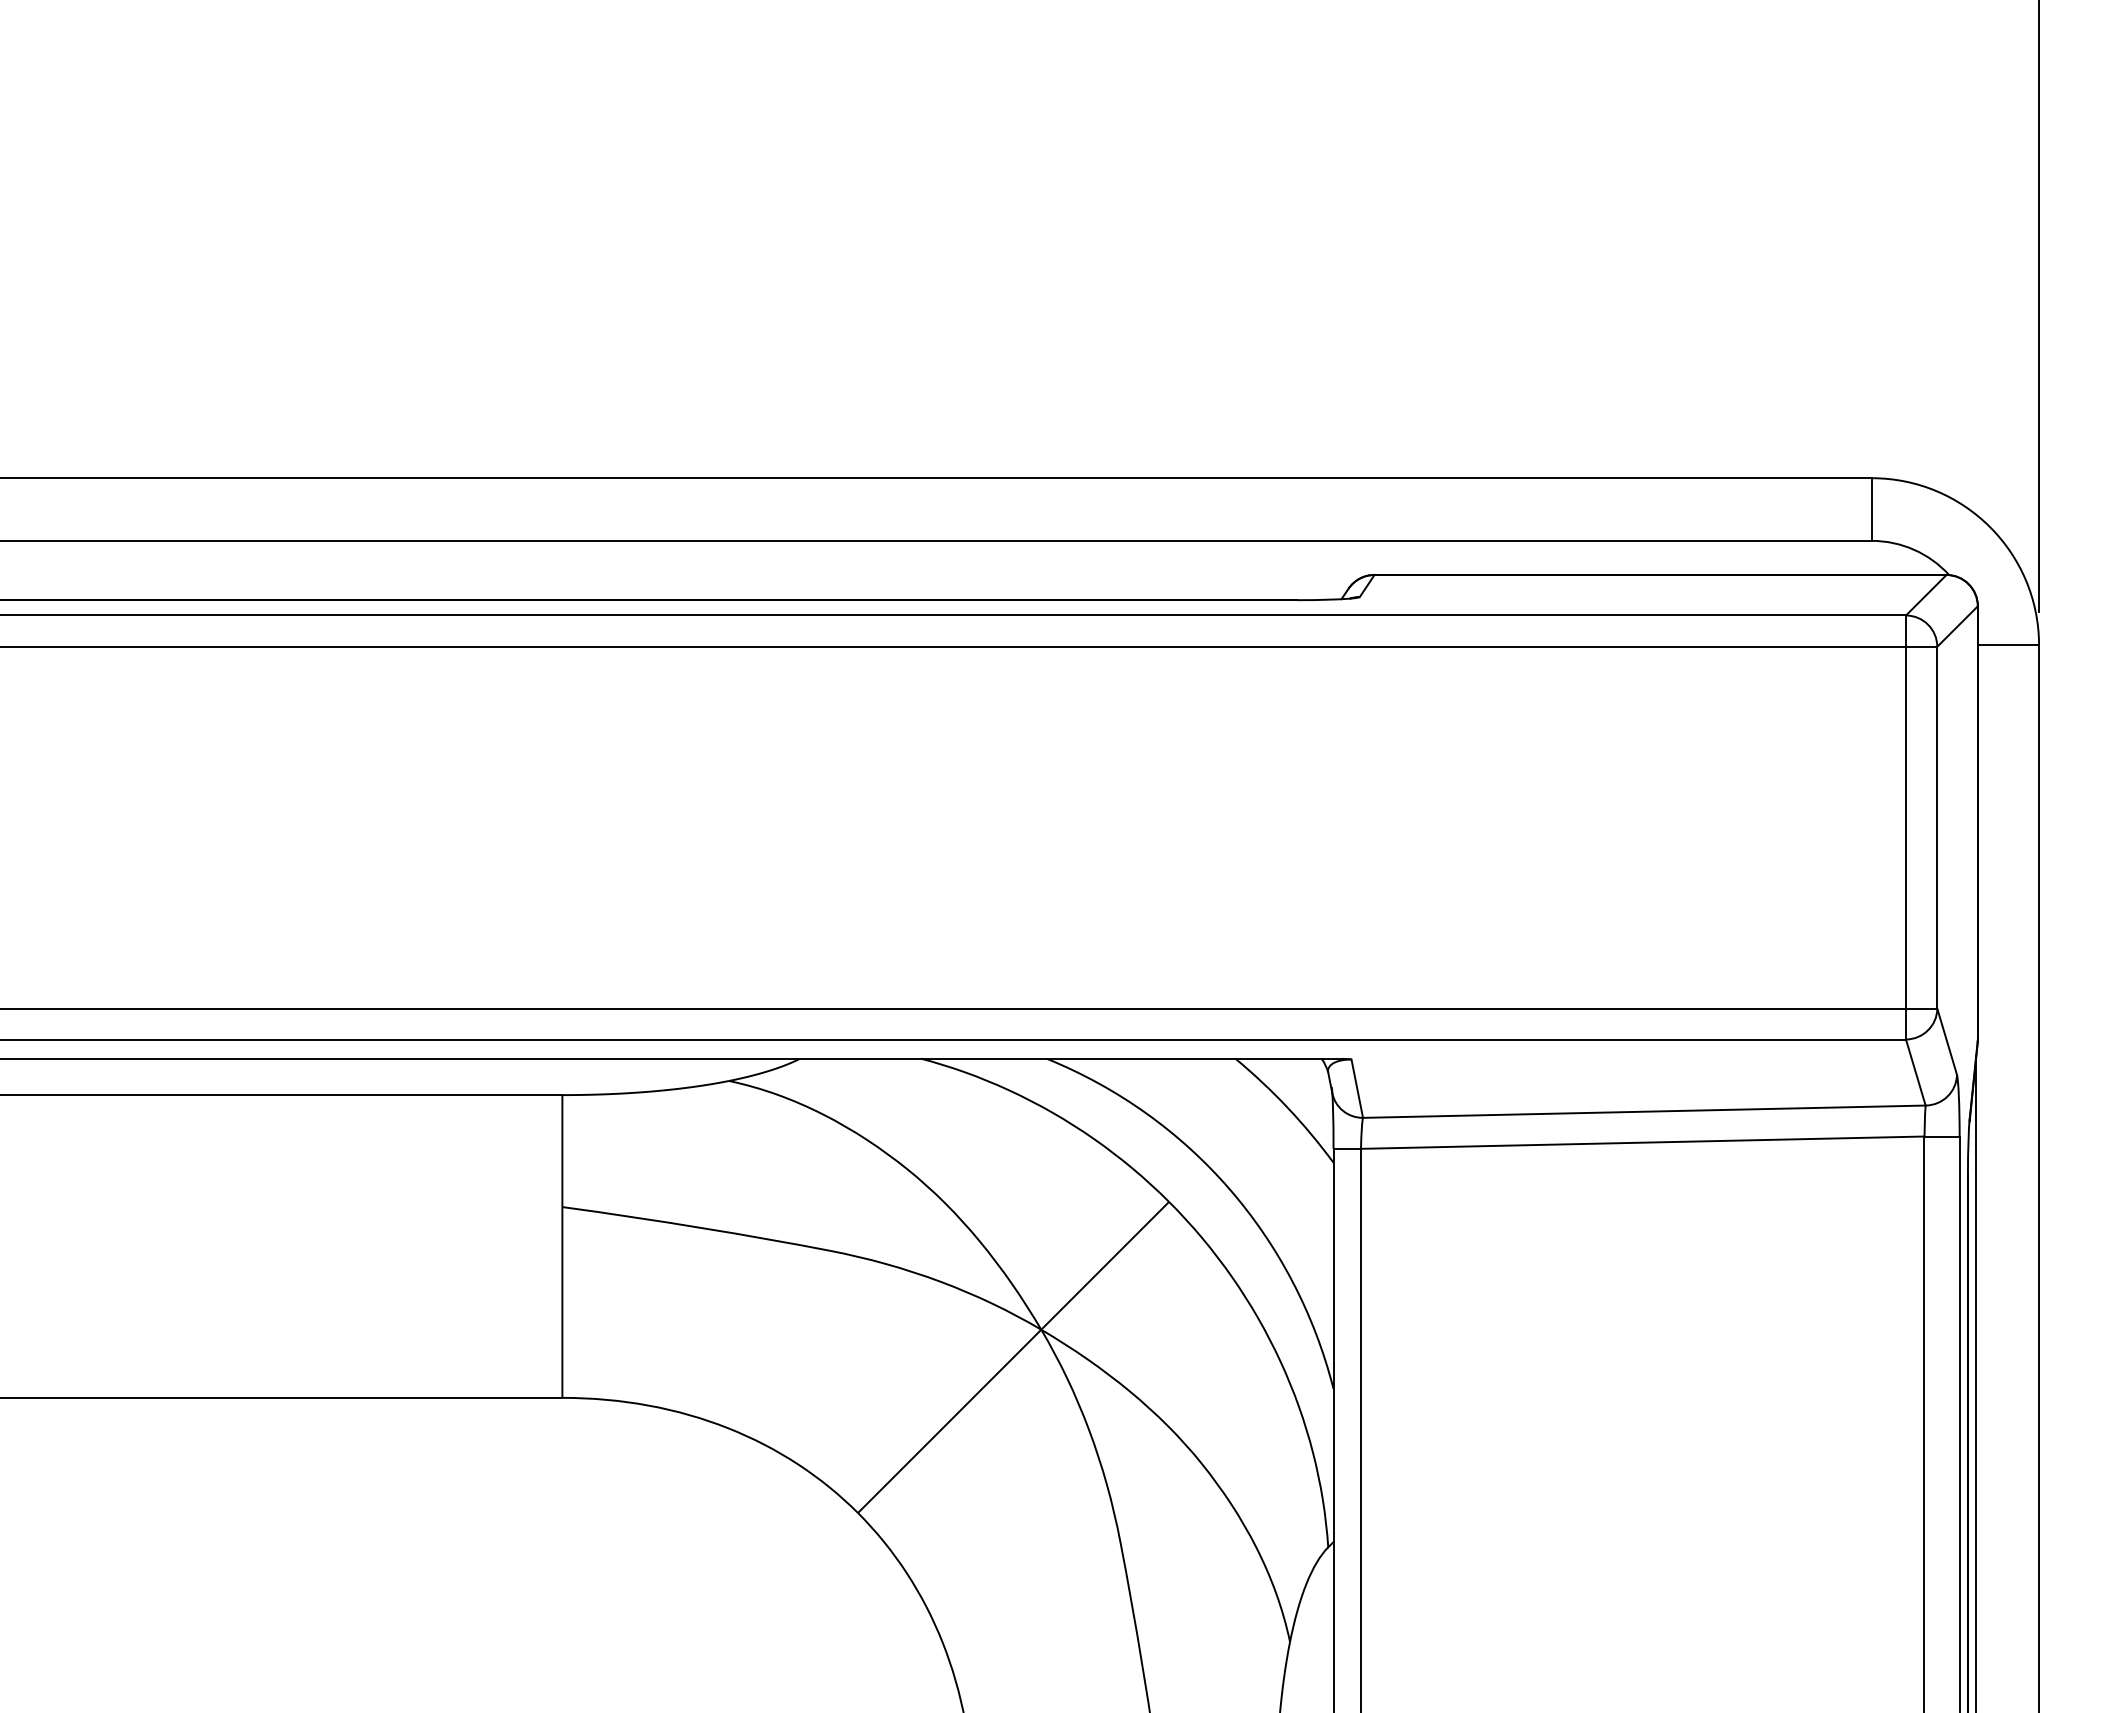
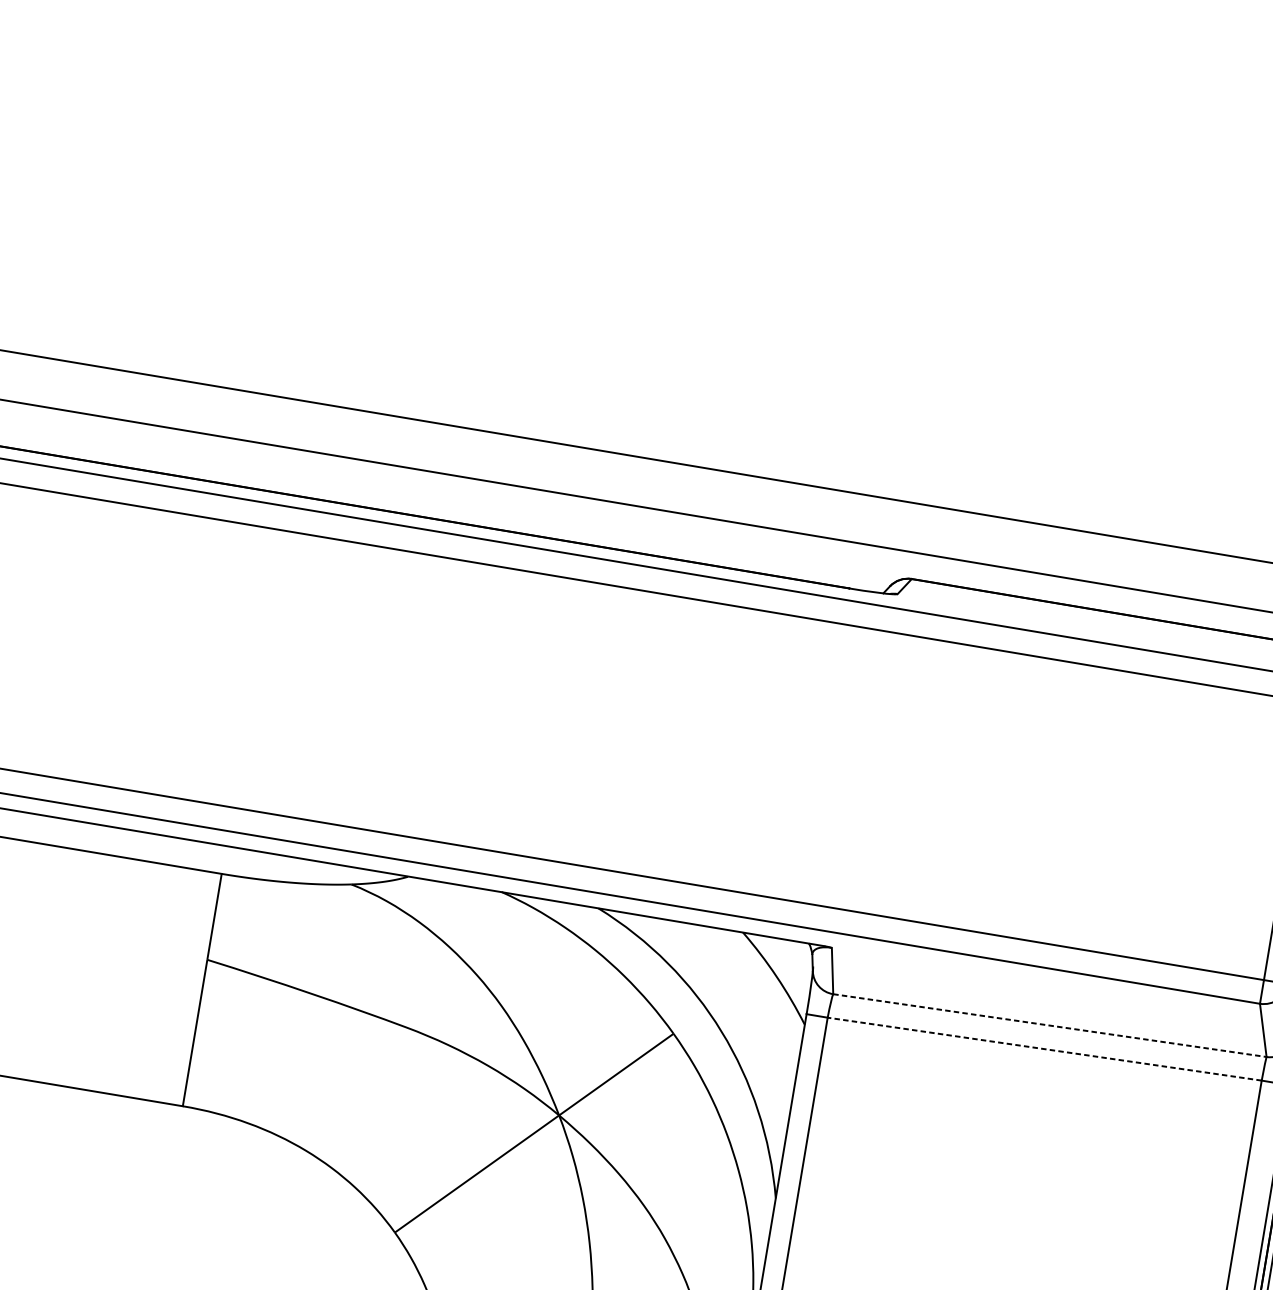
line: (1644, 1111) -> (1050, 1025), solid -> dashed
line: (1642, 1142) -> (1044, 1048), solid -> dashed

